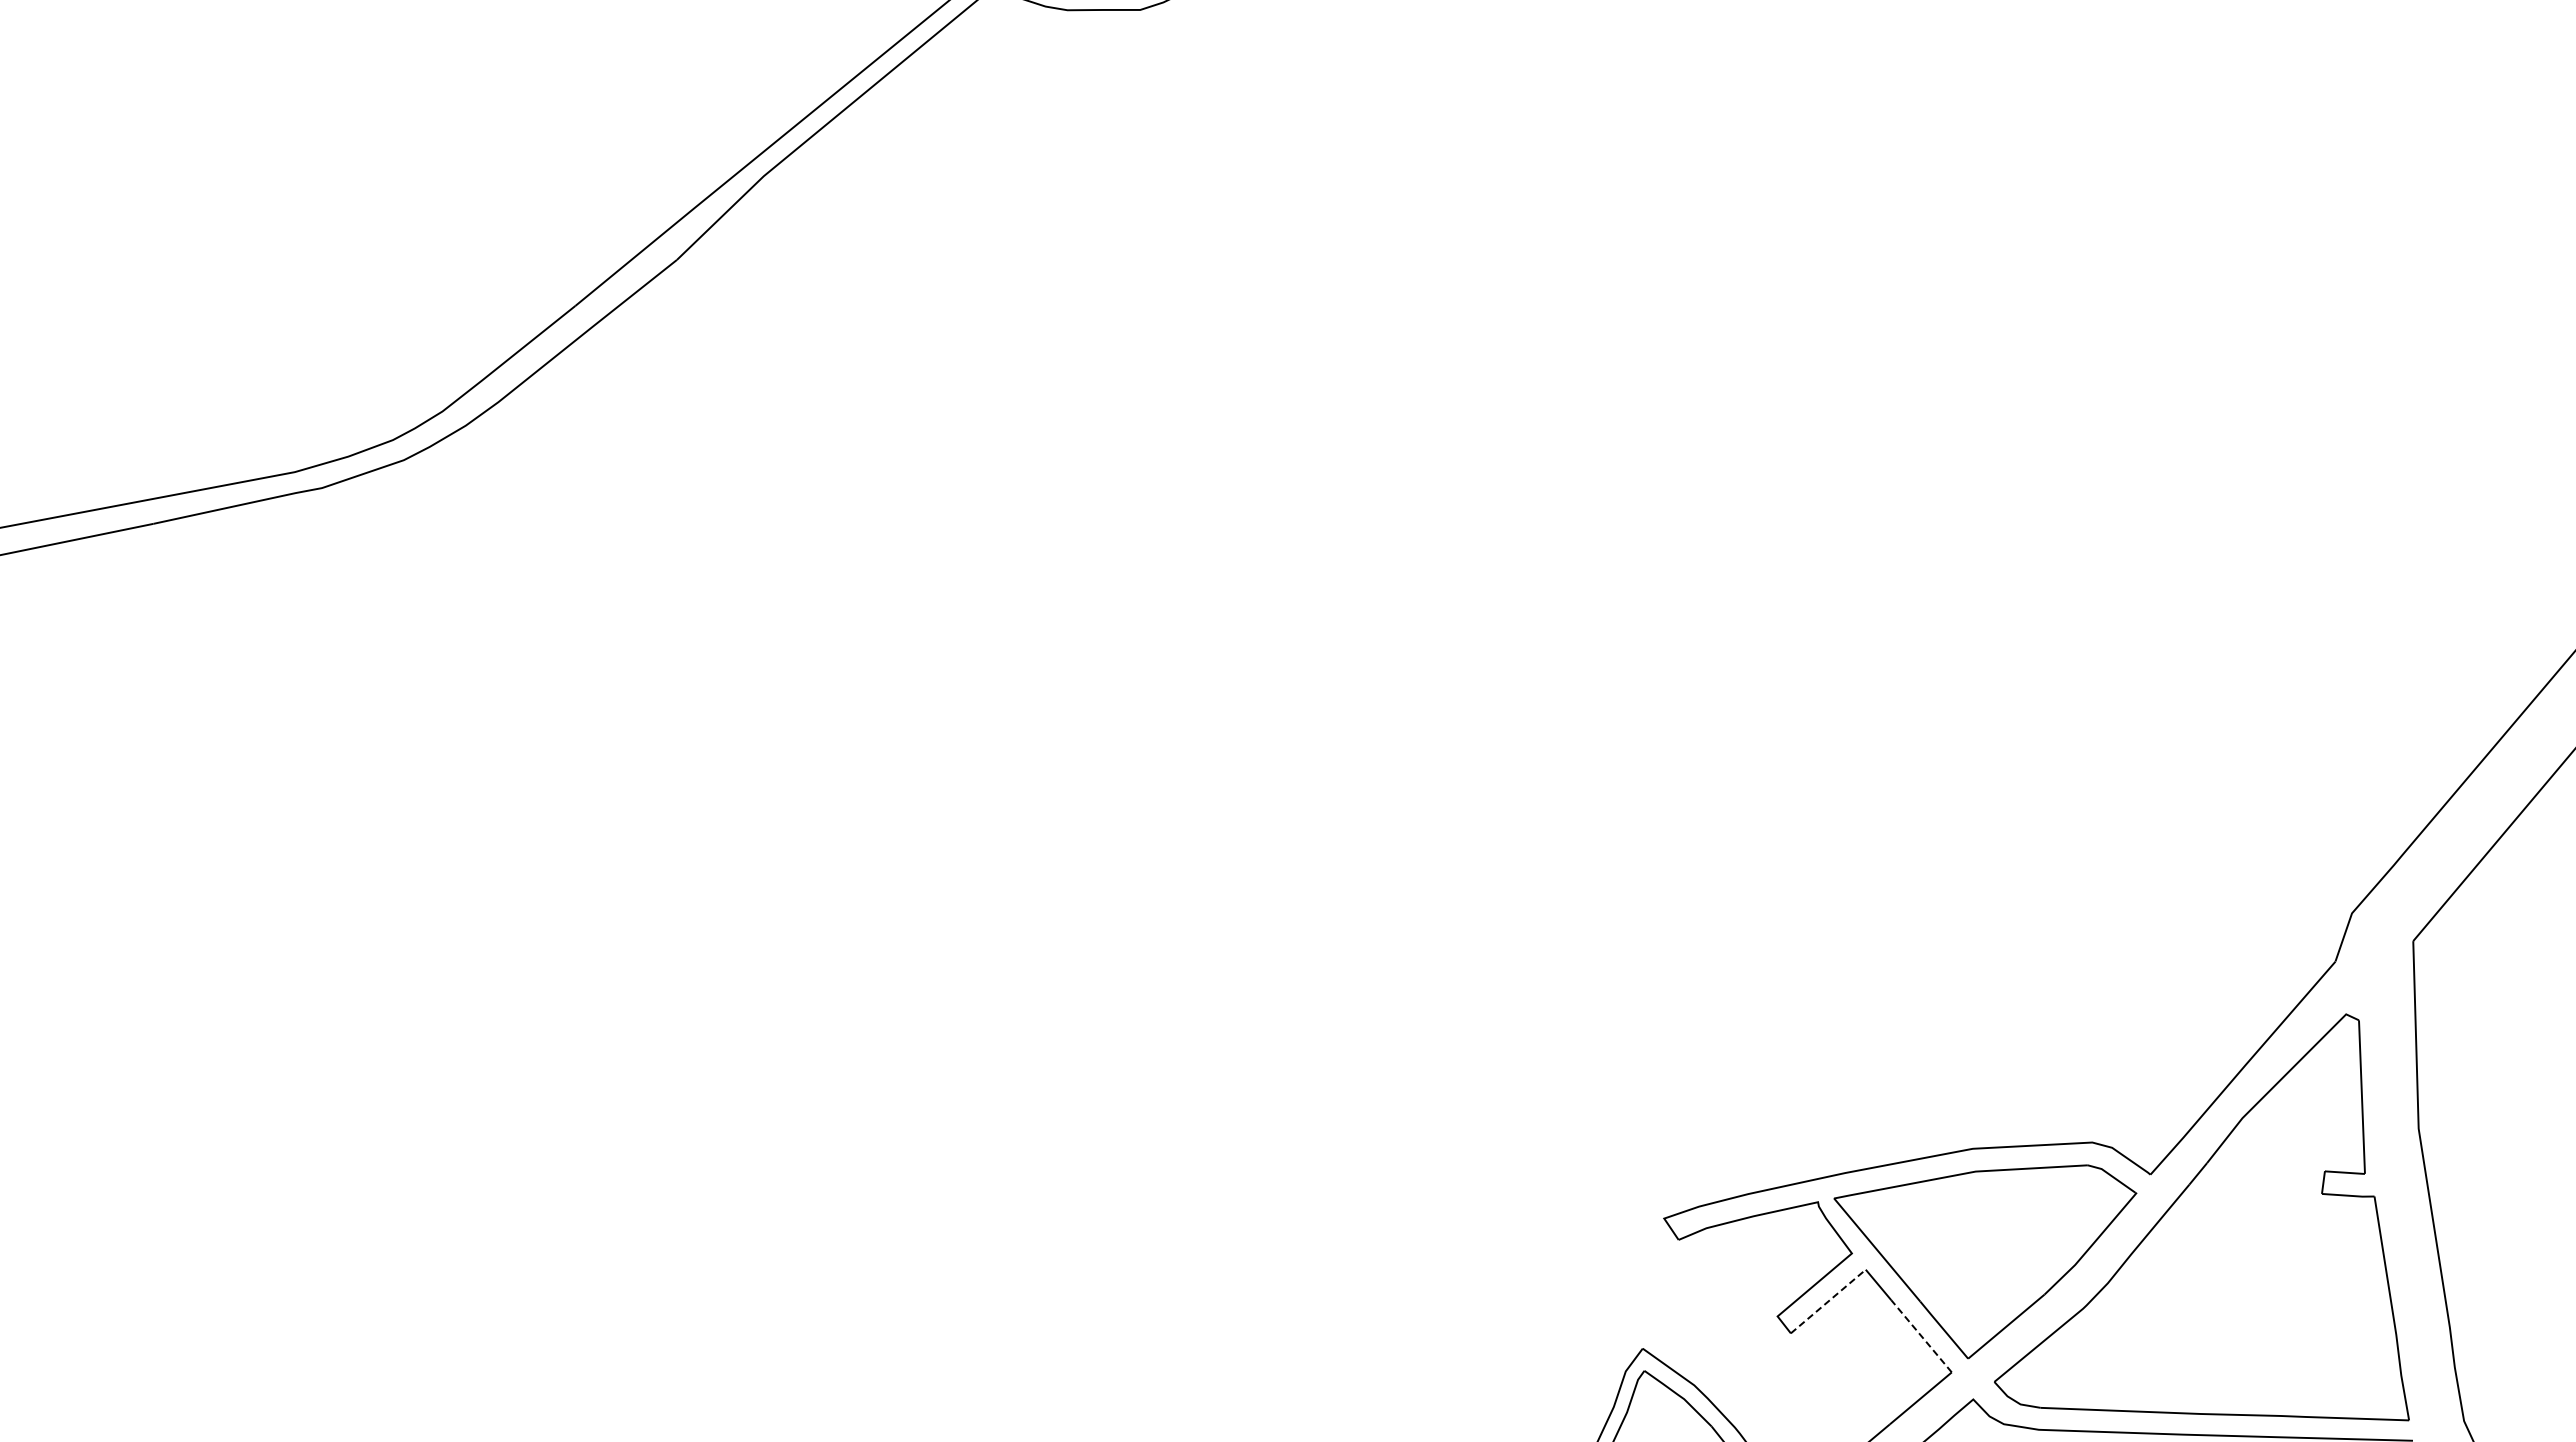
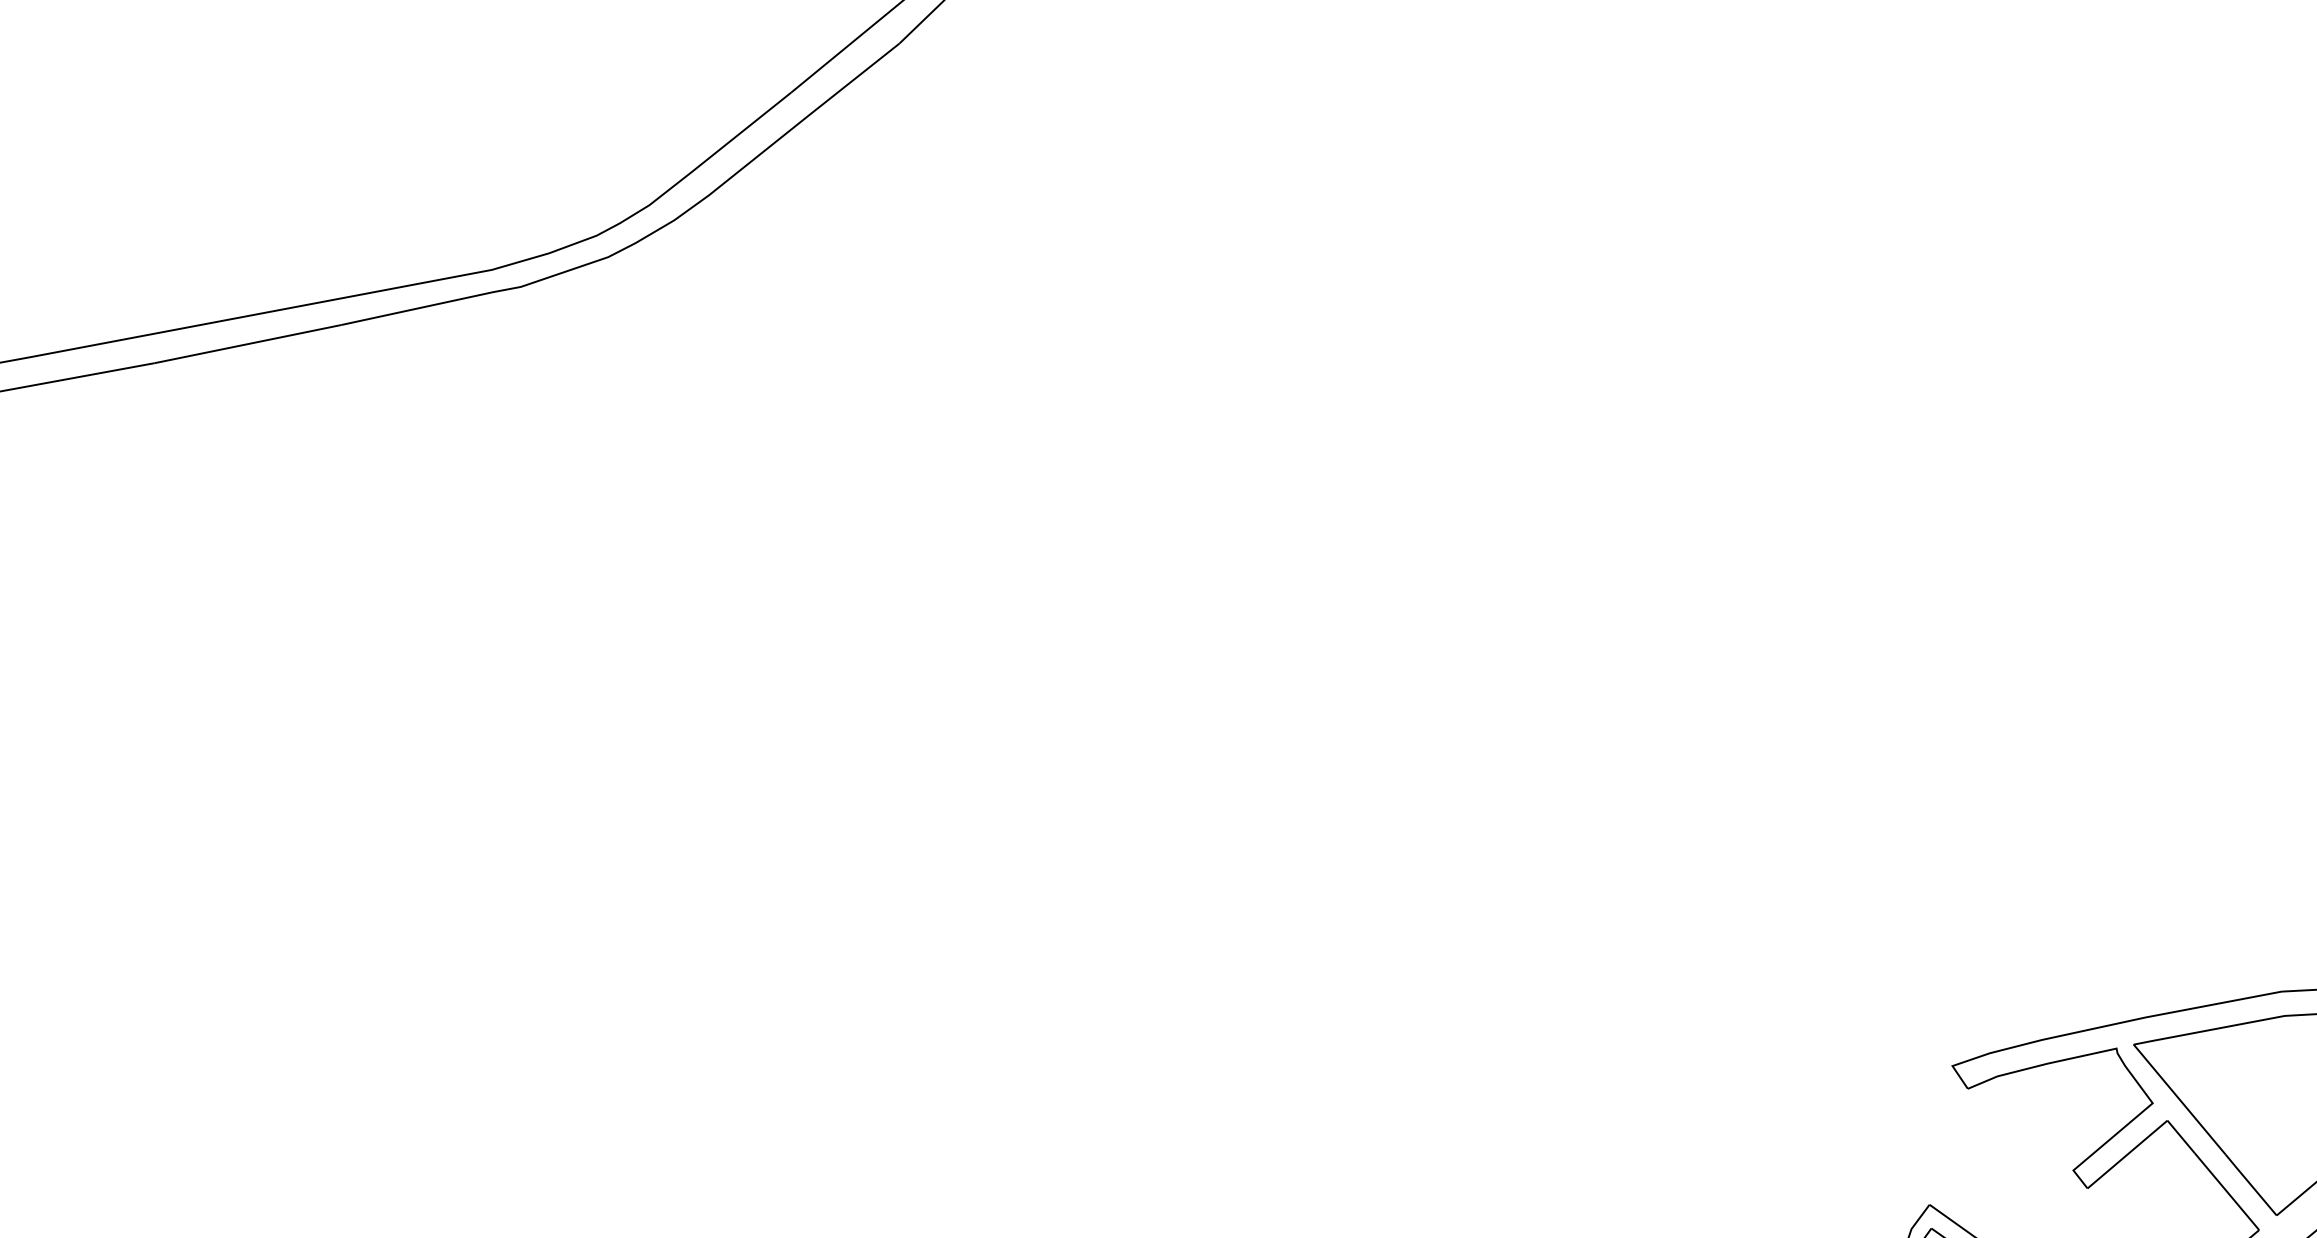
line: (1828, 1301) -> (2127, 1154), dashed -> solid
line: (1921, 1336) -> (2226, 1191), dashed -> solid

